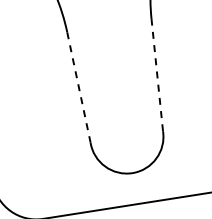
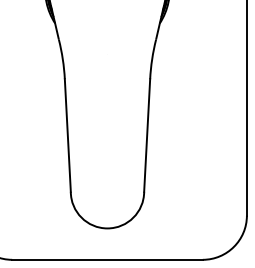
line: (157, 75) -> (147, 135), dashed -> solid
line: (78, 88) -> (67, 136), dashed -> solid

